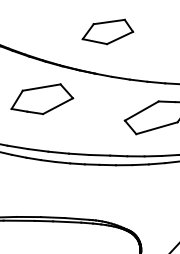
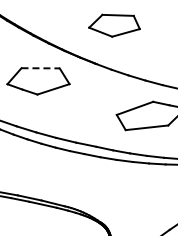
line: (42, 87) -> (41, 68), solid -> dashed

